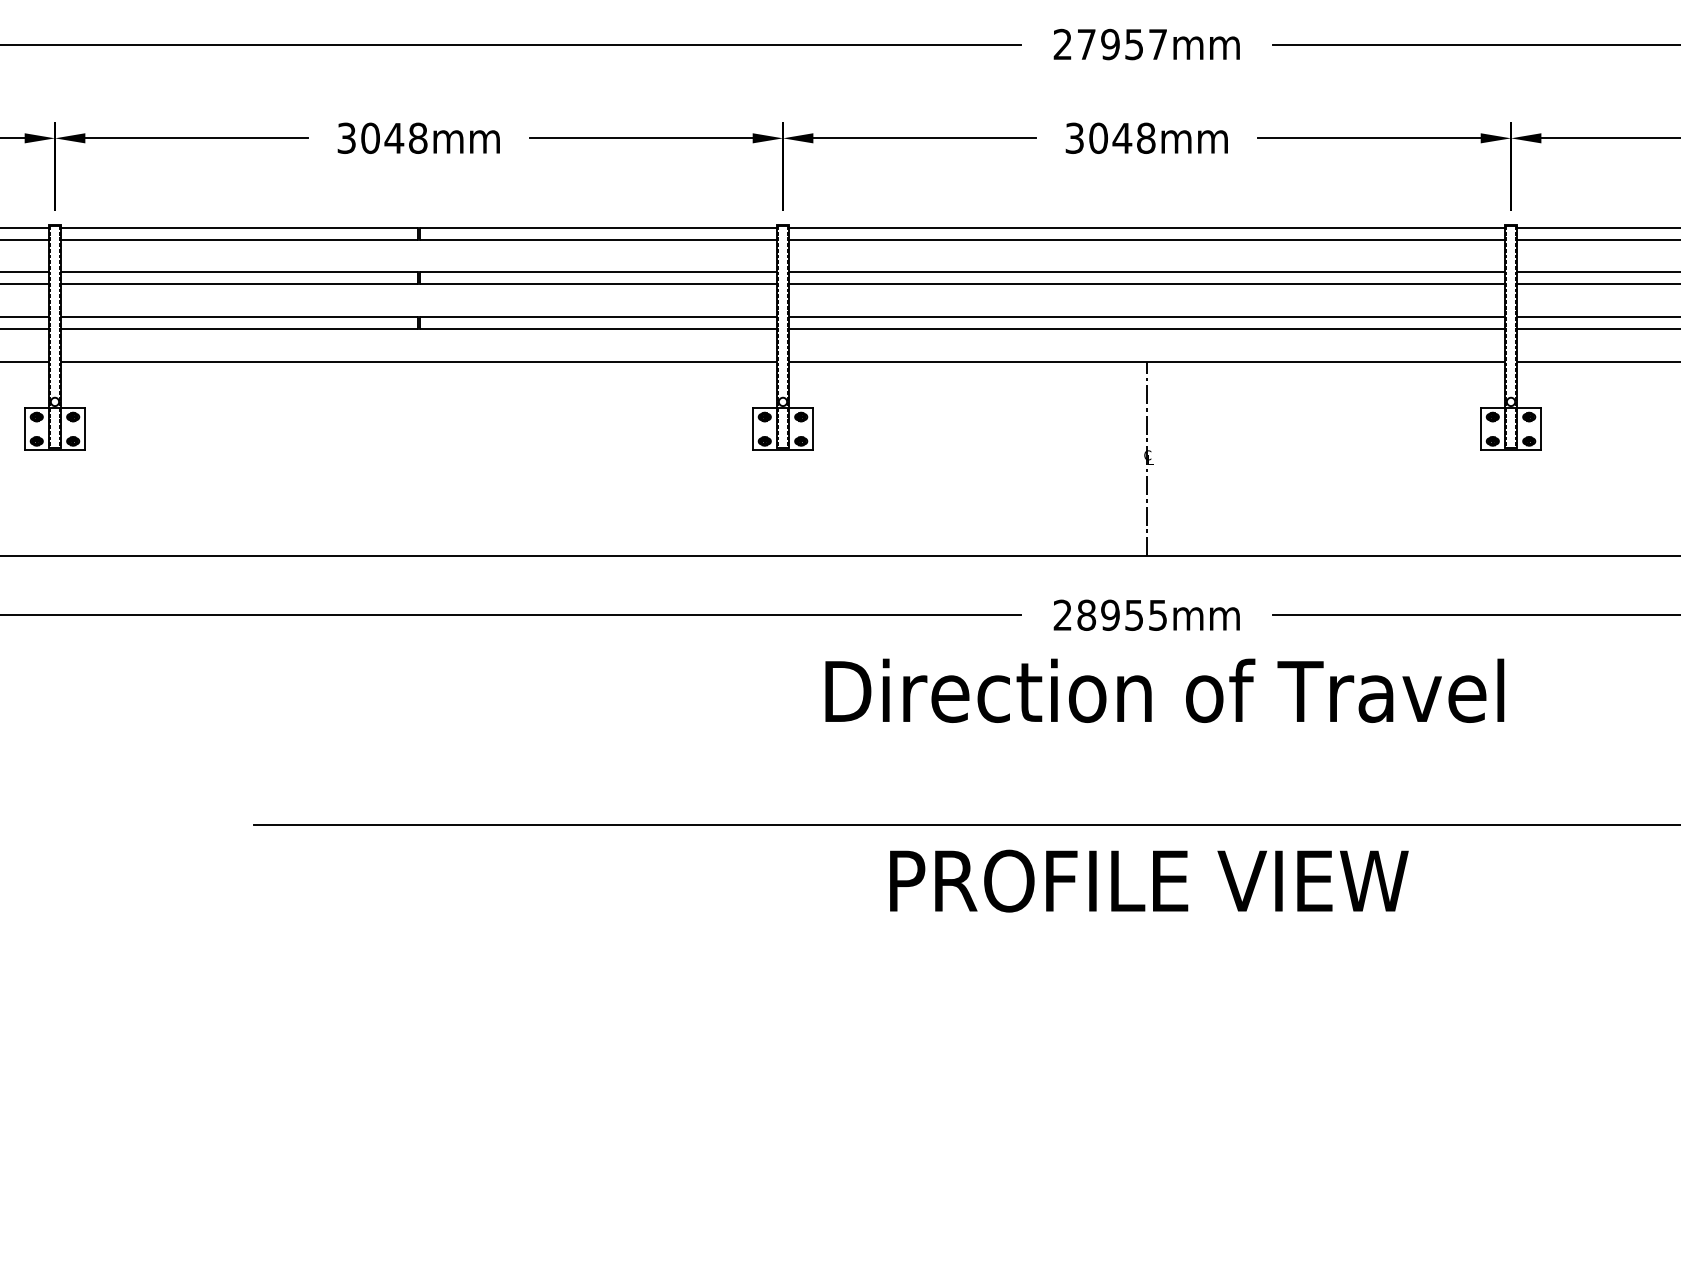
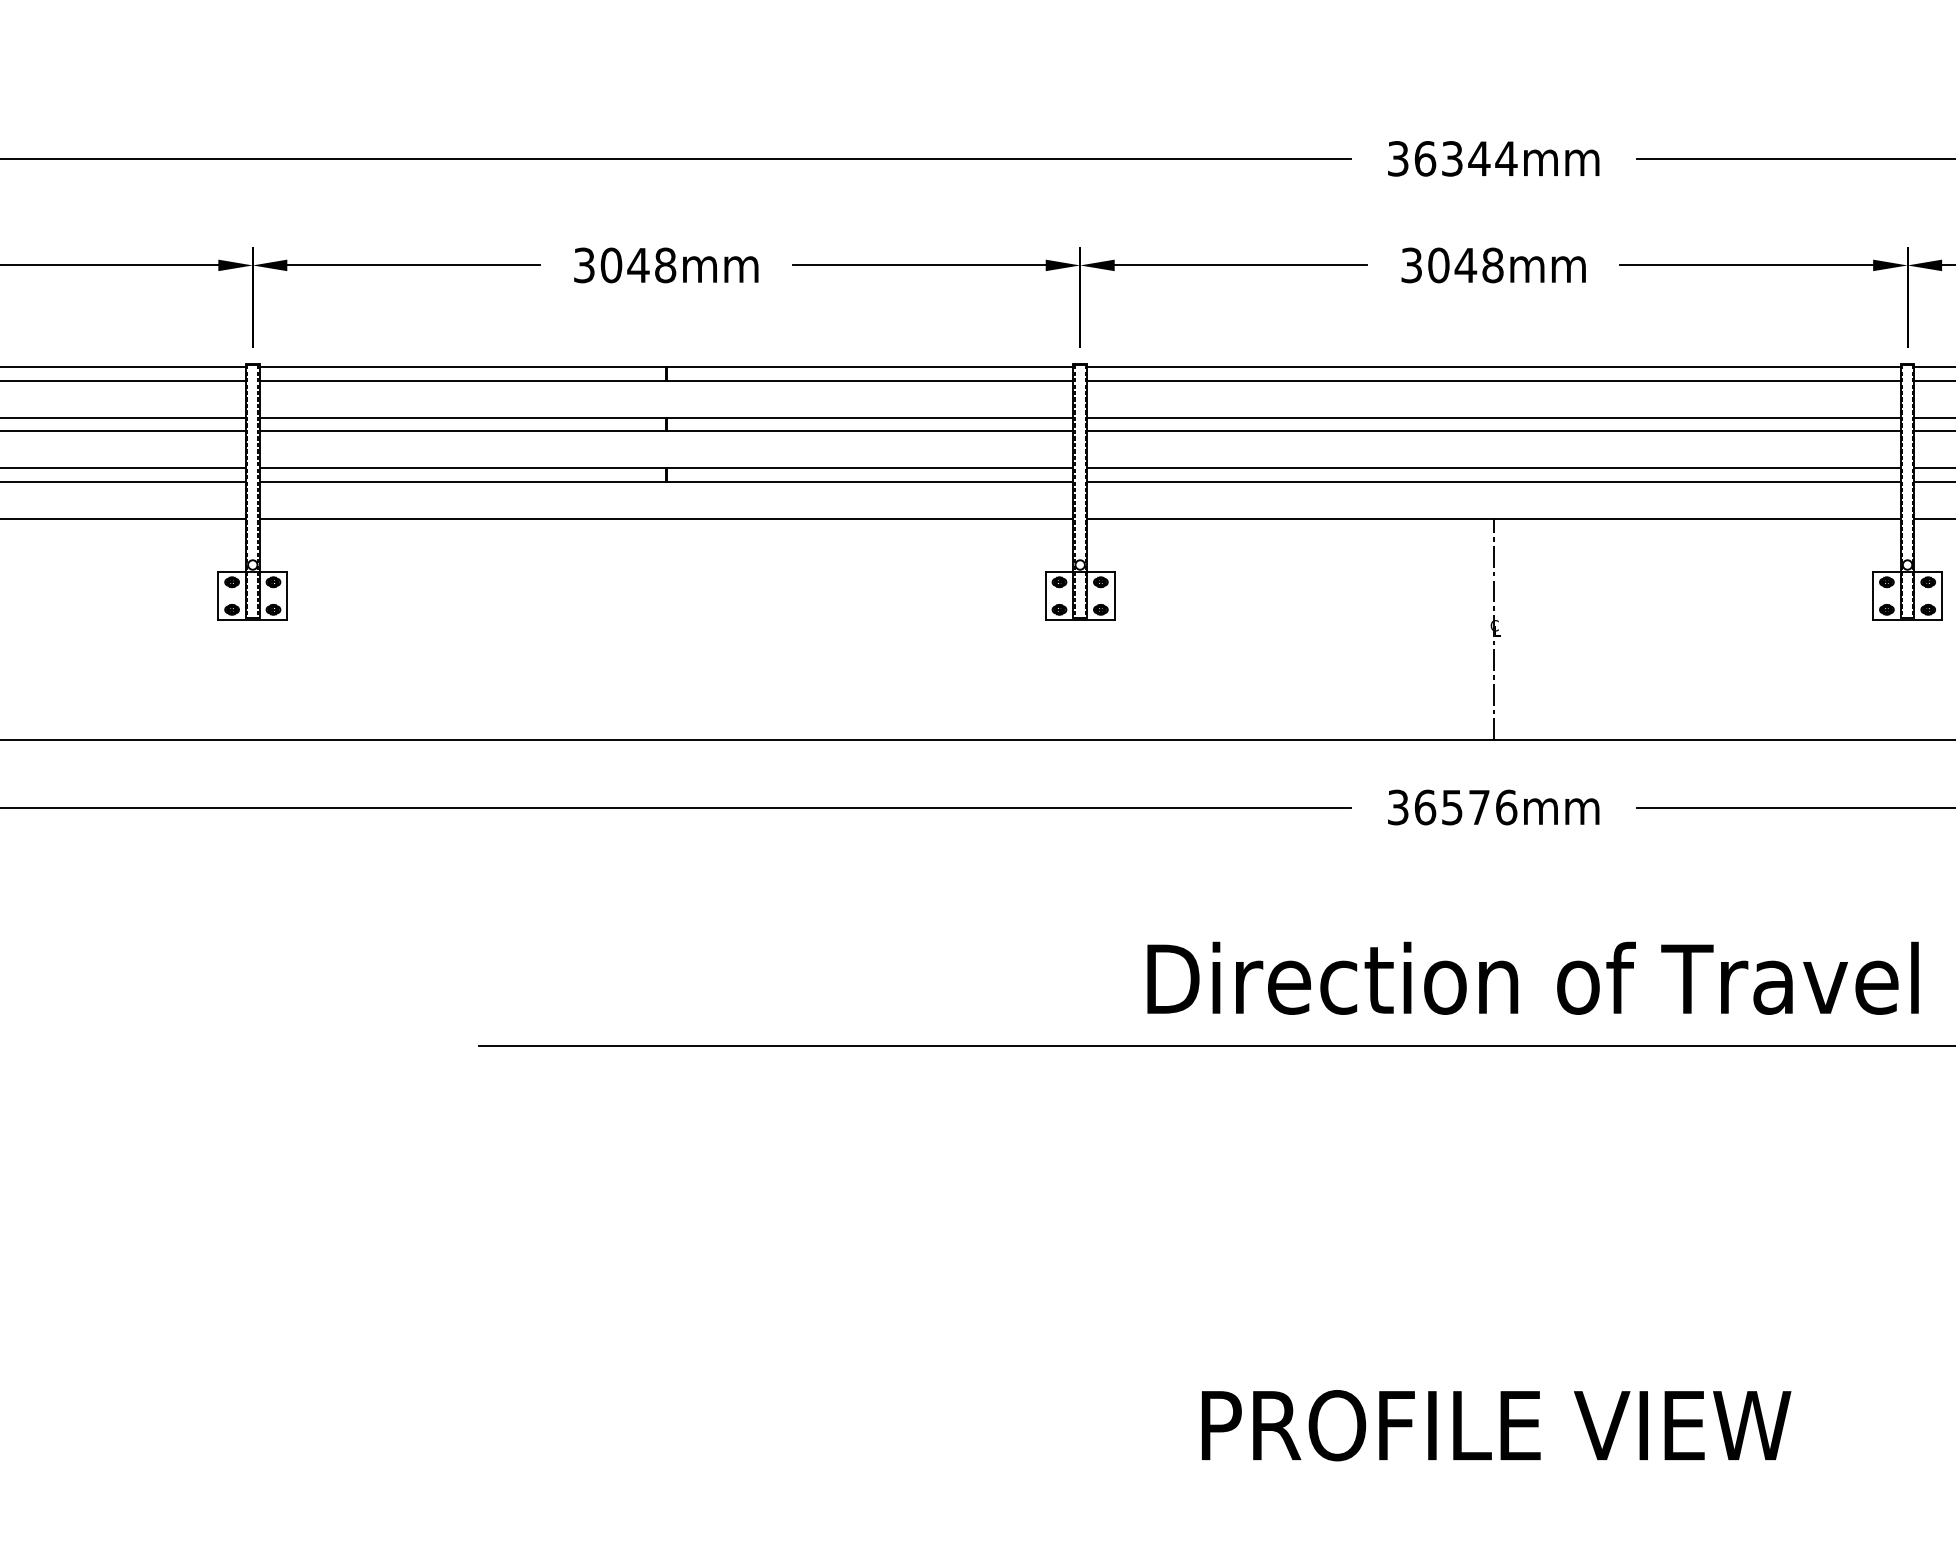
text: (1110, 44) -> (1452, 158), 27957mm -> 36344mm
text: (1110, 615) -> (1452, 807), 28955mm -> 36576mm
text: (1164, 690) -> (1532, 977), moved
text: (1149, 881) -> (1496, 1425), moved

